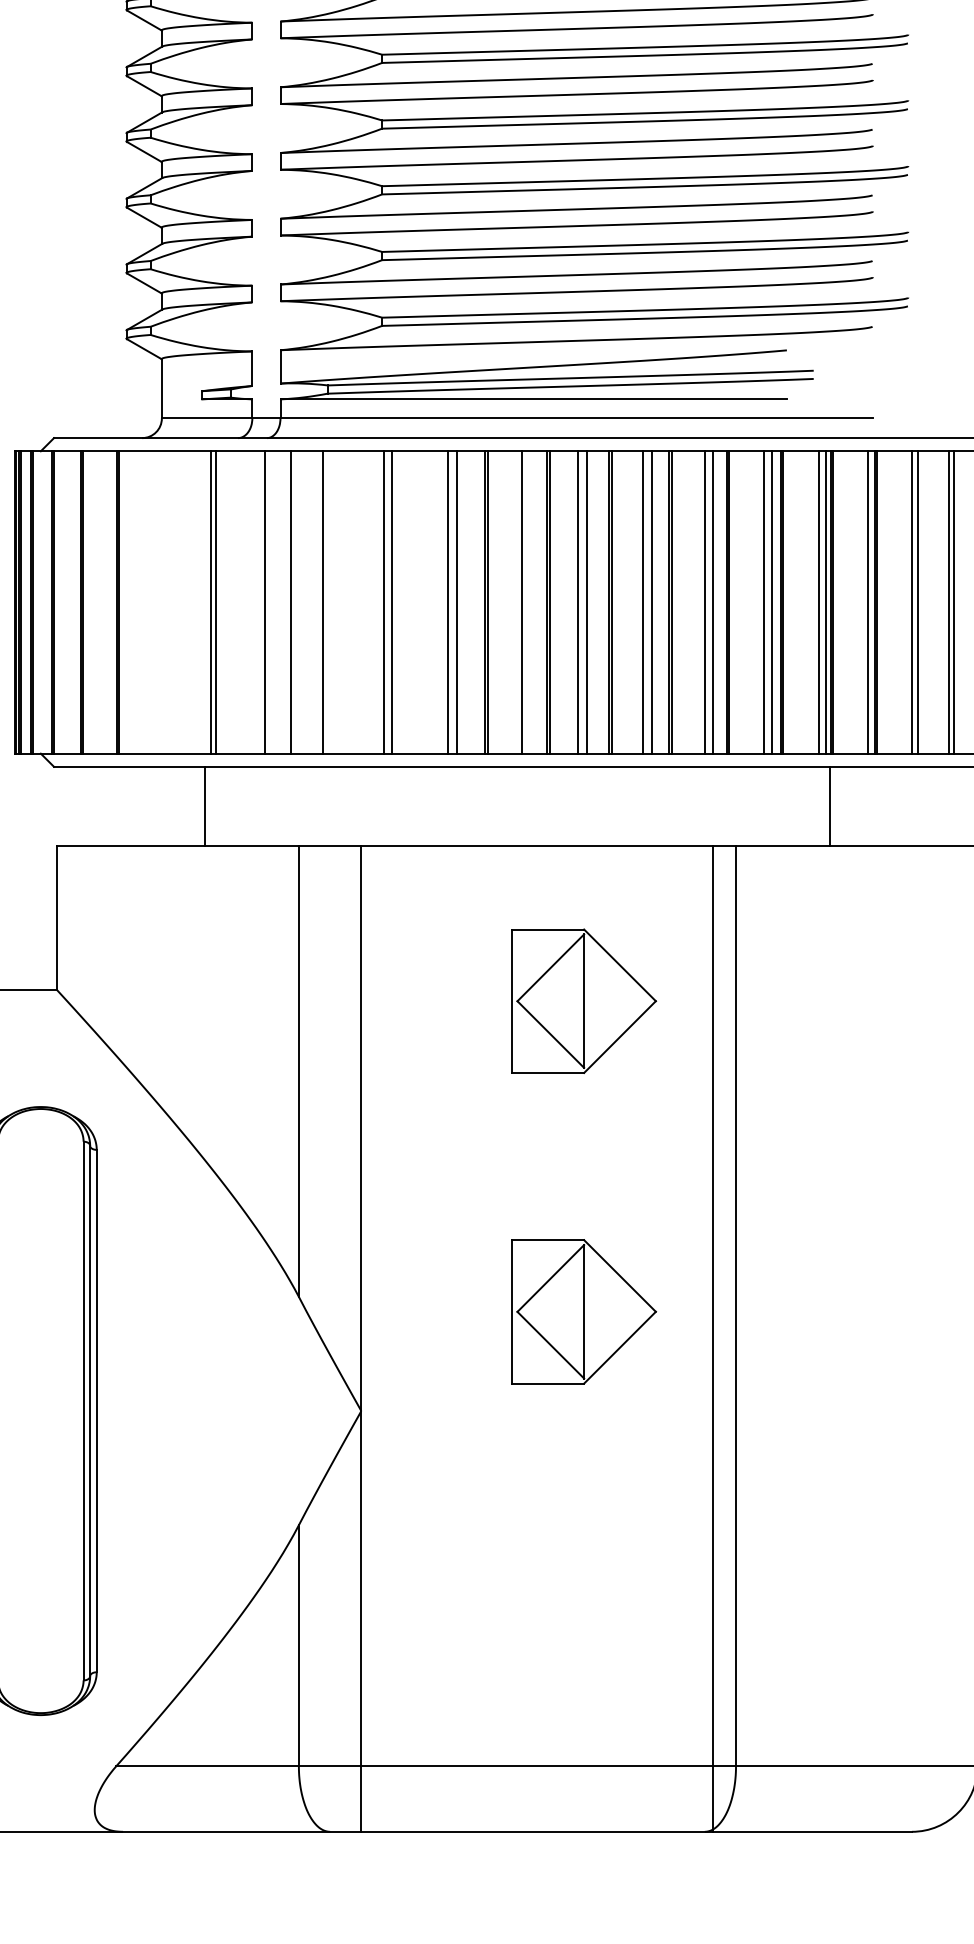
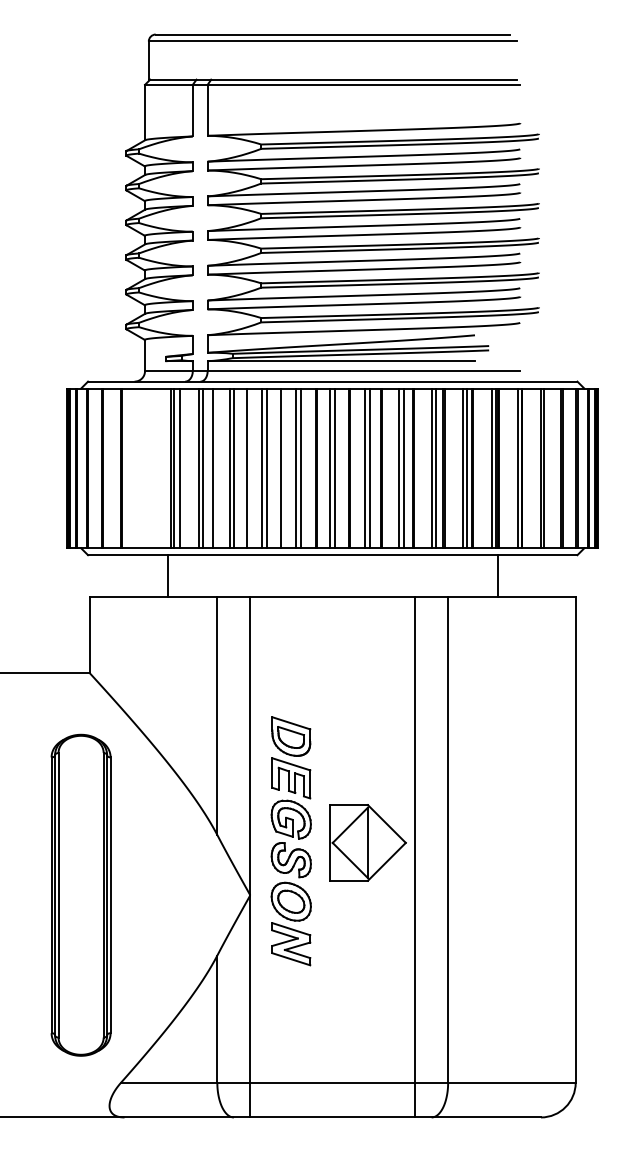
line: (229, 602) -> (180, 468), added
line: (270, 602) -> (202, 468), added
line: (329, 602) -> (233, 468), added
line: (354, 602) -> (246, 468), added
line: (420, 602) -> (281, 468), added
line: (513, 602) -> (330, 468), added
part: (583, 1000) -> (367, 678), removed
part: (437, 1309) -> (290, 841), added
line: (713, 1337) -> (415, 856), moved

